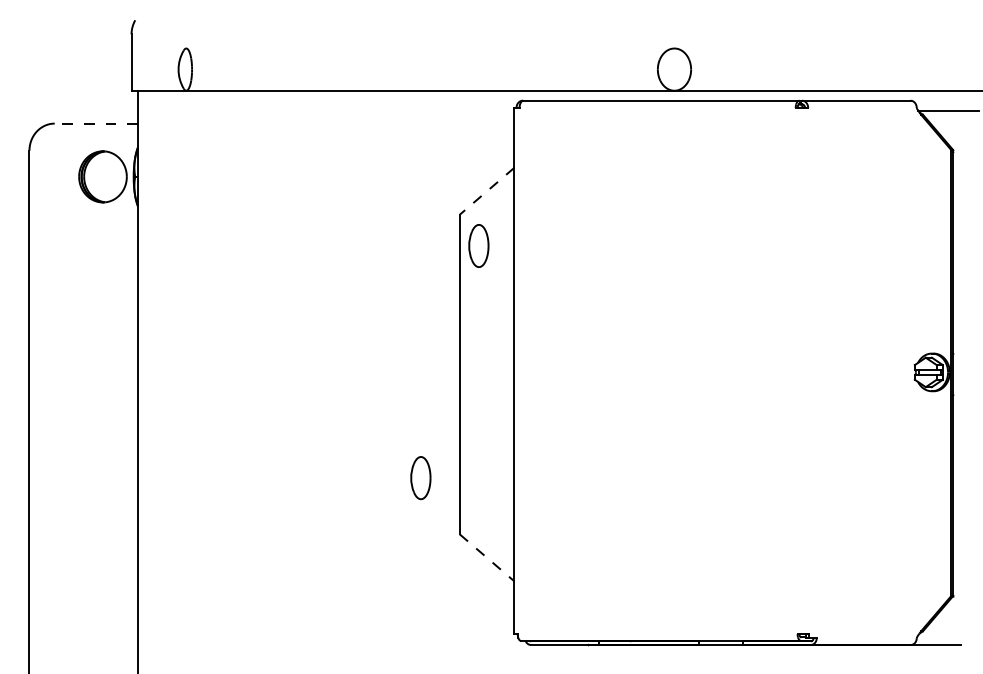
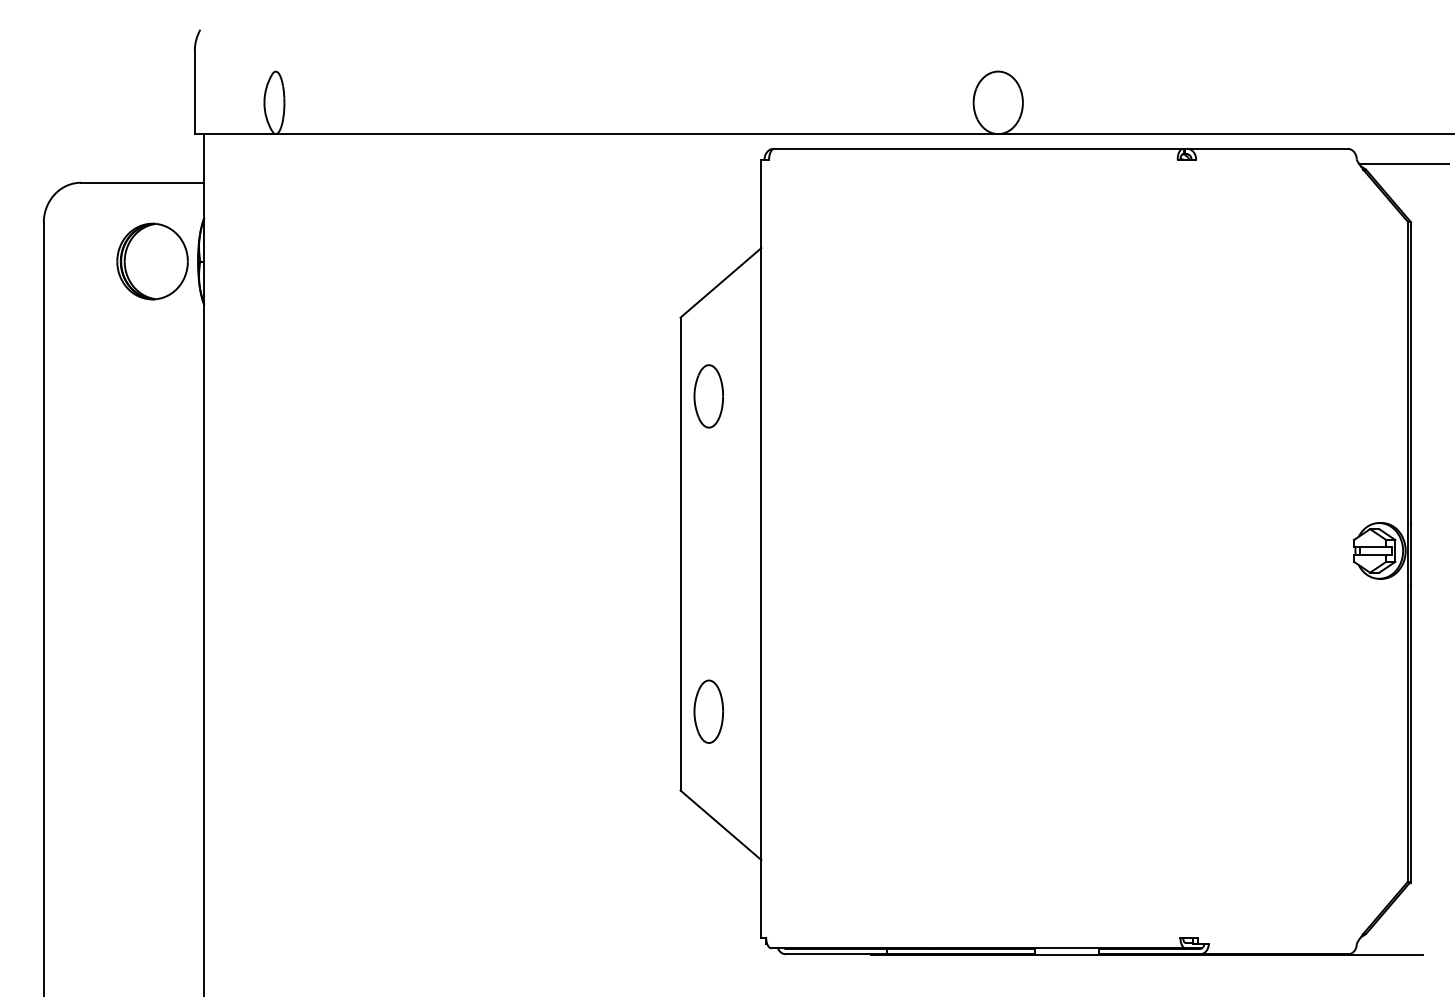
line: (96, 123) -> (142, 182), dashed -> solid
line: (486, 191) -> (720, 283), dashed -> solid
part: (478, 245) -> (708, 395), moved
part: (420, 478) -> (708, 712), moved
line: (487, 558) -> (721, 826), dashed -> solid

